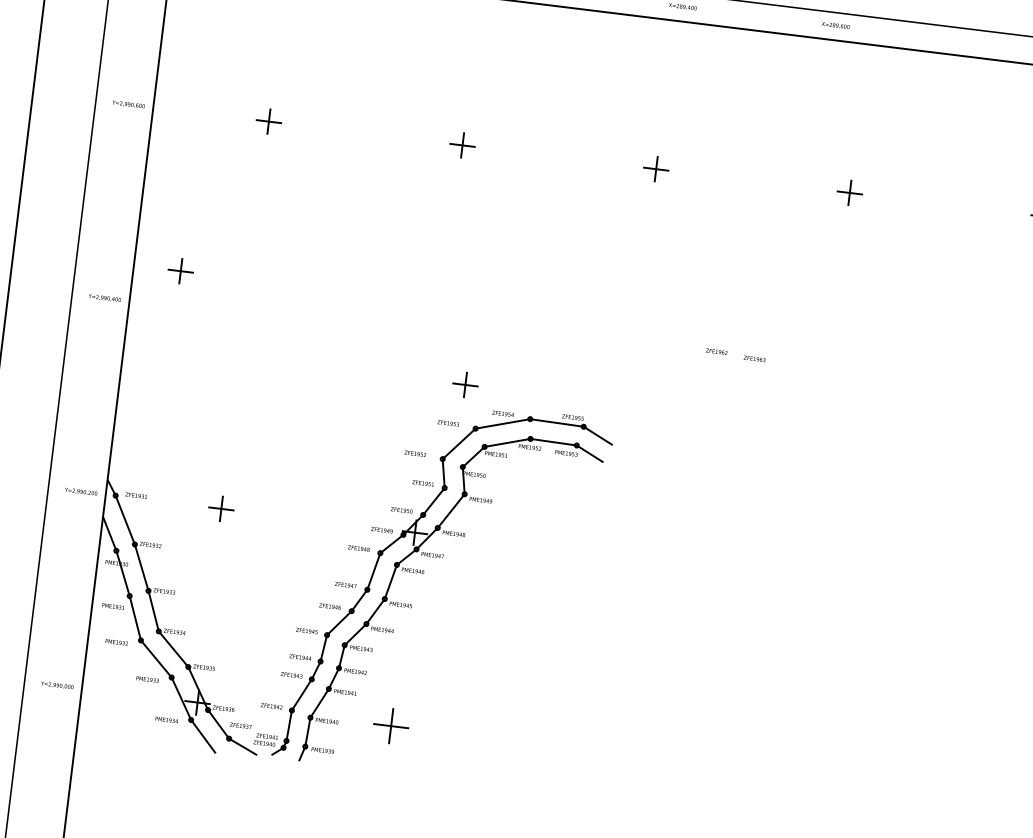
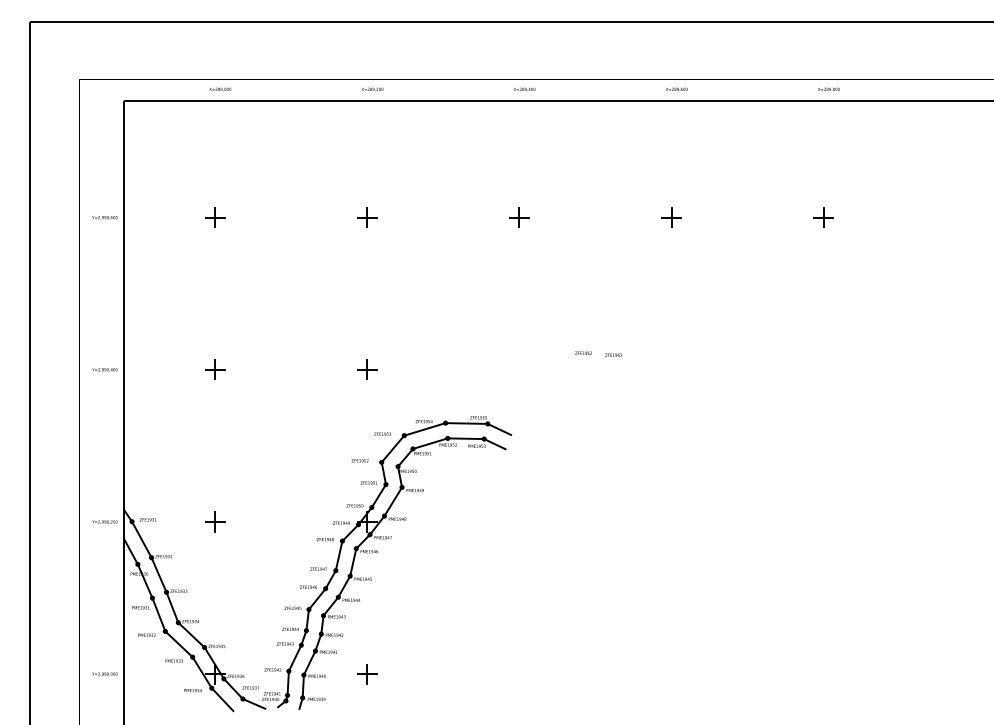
text: (835, 25) -> (676, 89), moved
part: (181, 270) -> (215, 369), moved
part: (465, 384) -> (367, 369), moved
part: (391, 726) -> (367, 674), size x0.71

